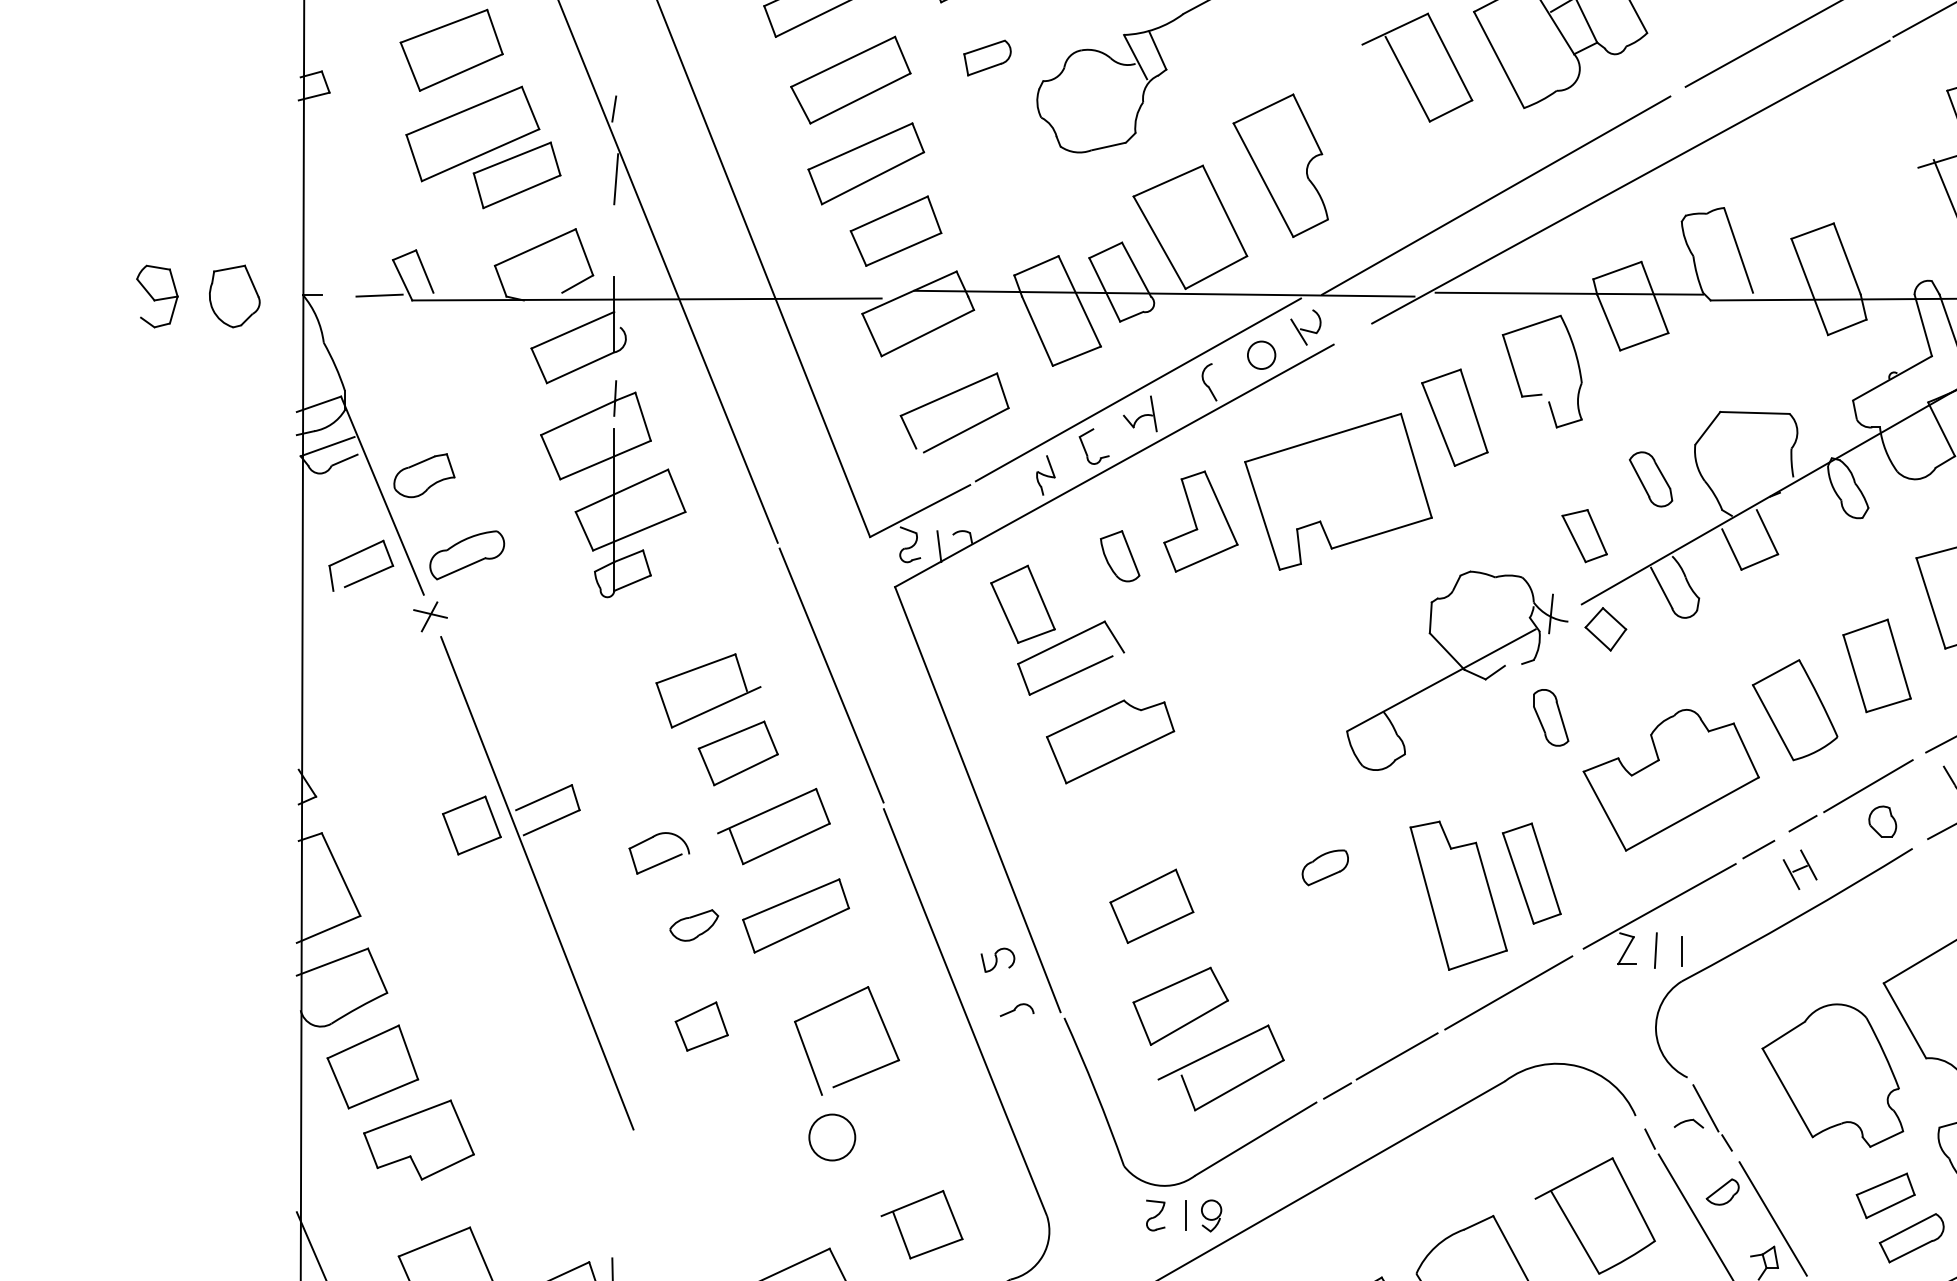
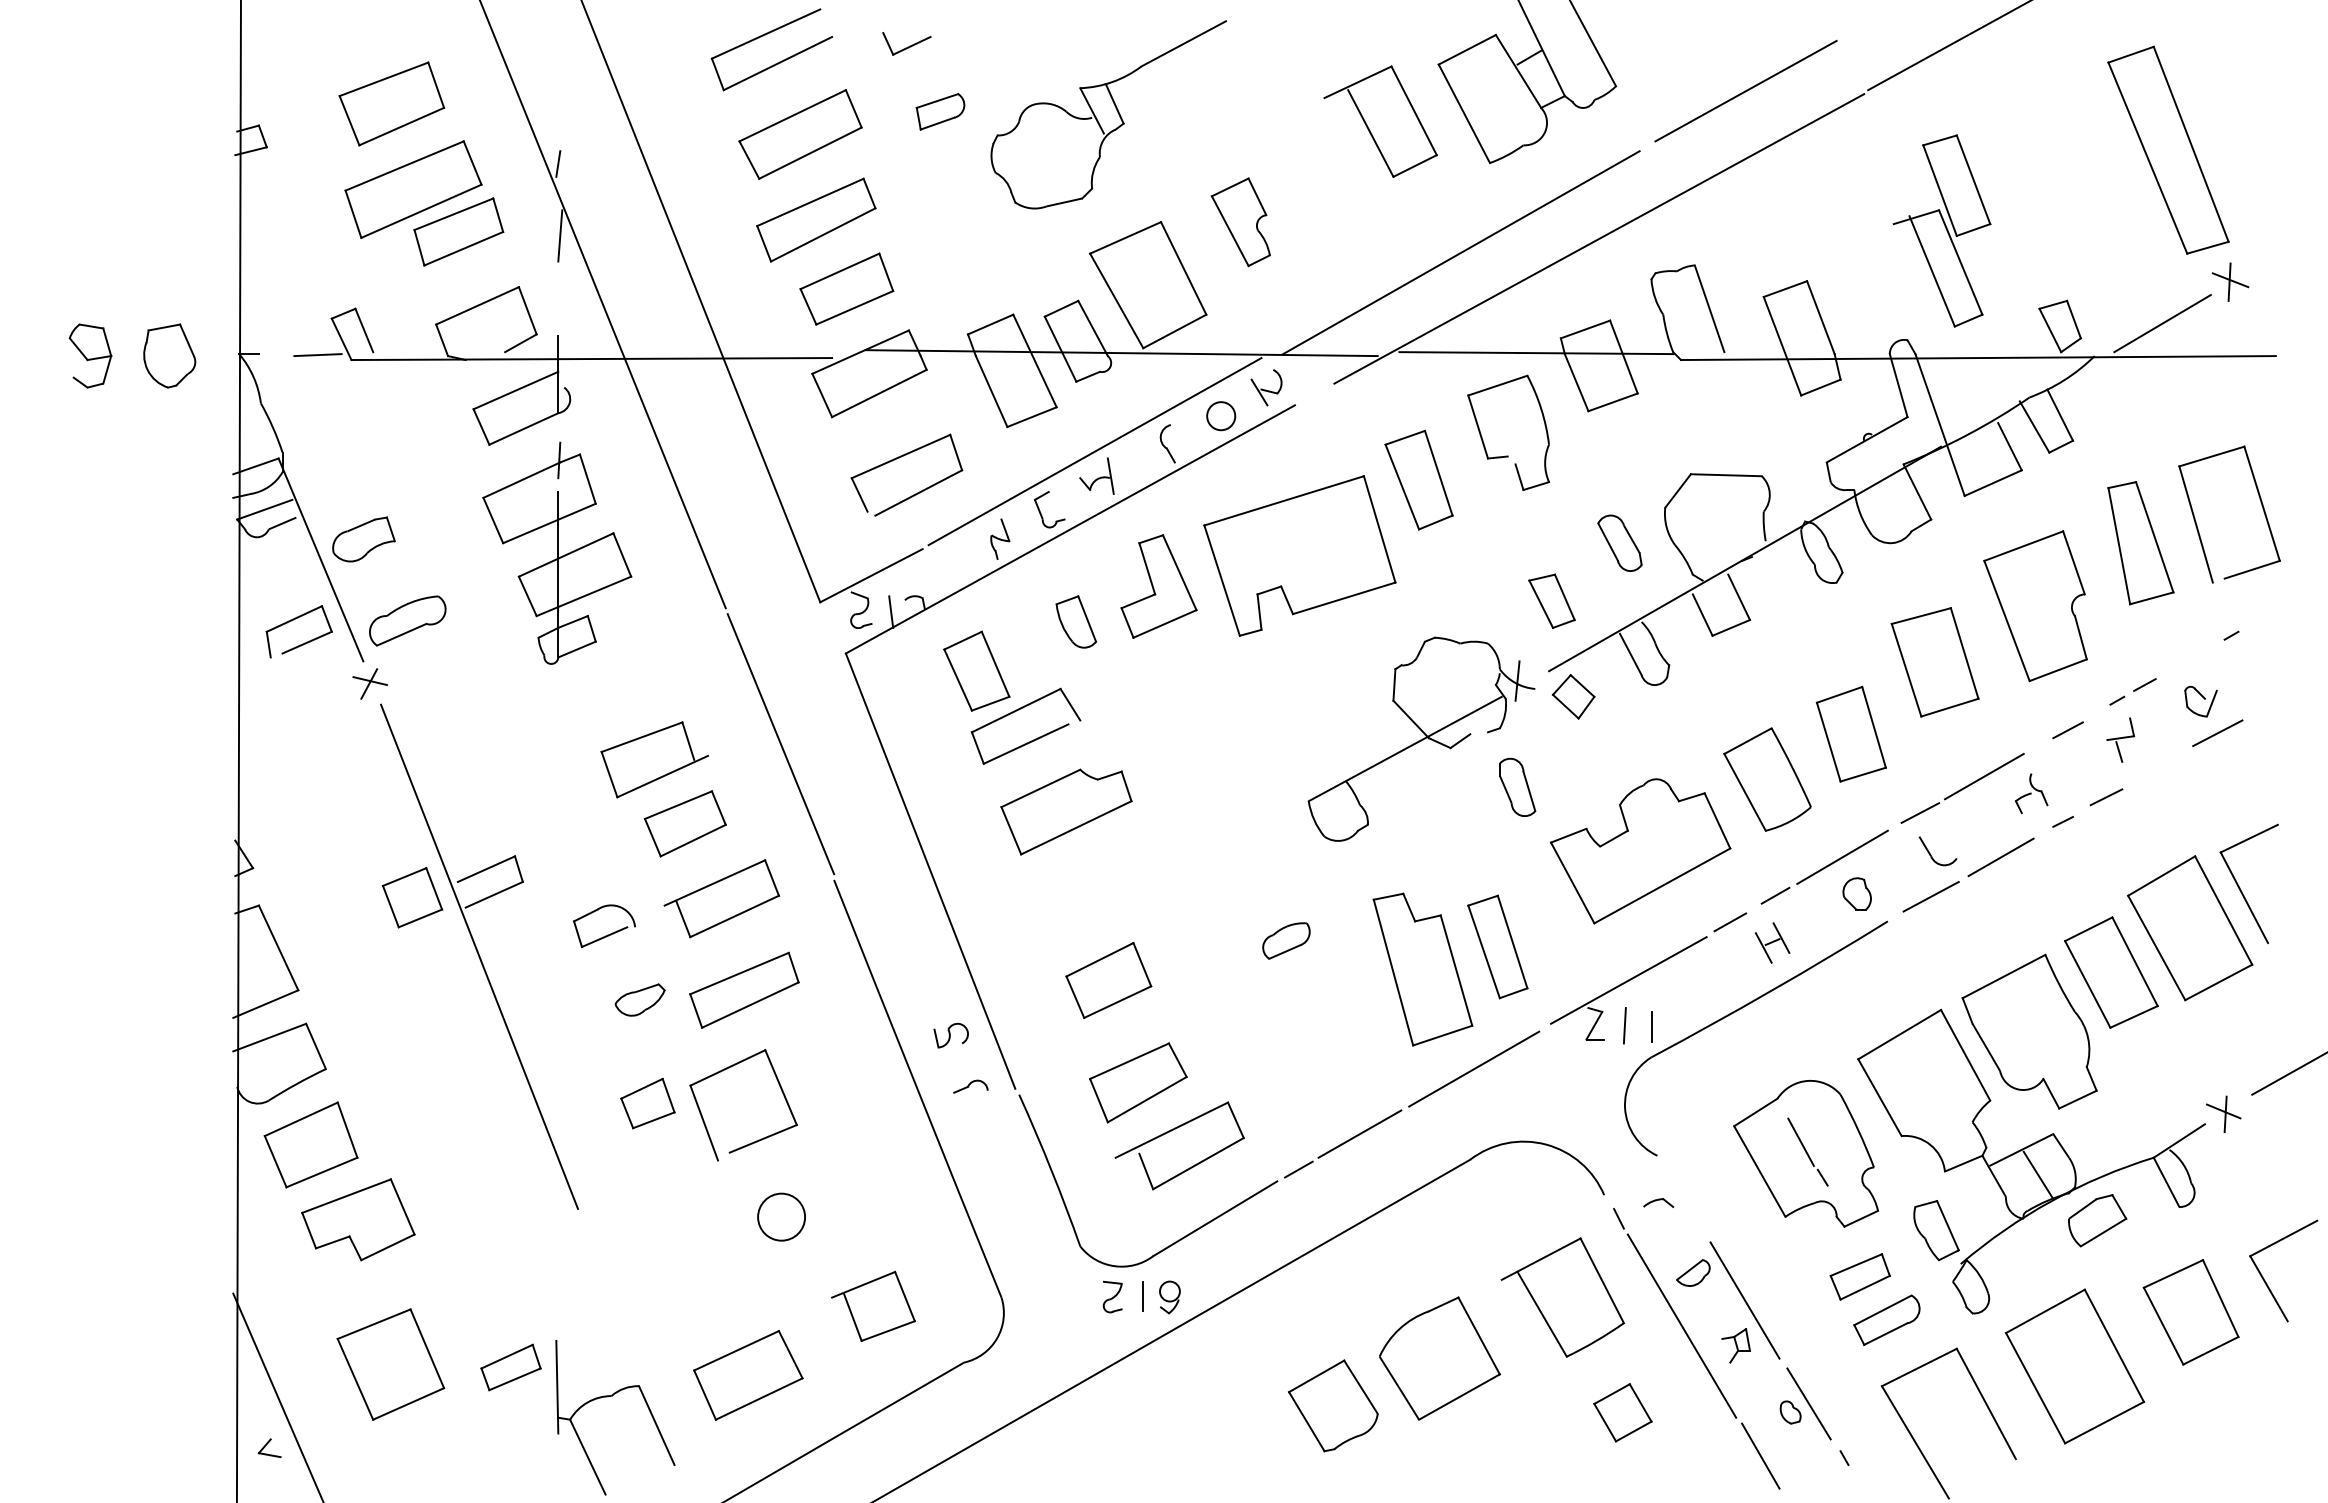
part: (1280, 166) -> (1240, 222), size x0.6
part: (861, 1074) -> (758, 1139), moved
part: (1712, 1117) -> (1807, 1151), moved

